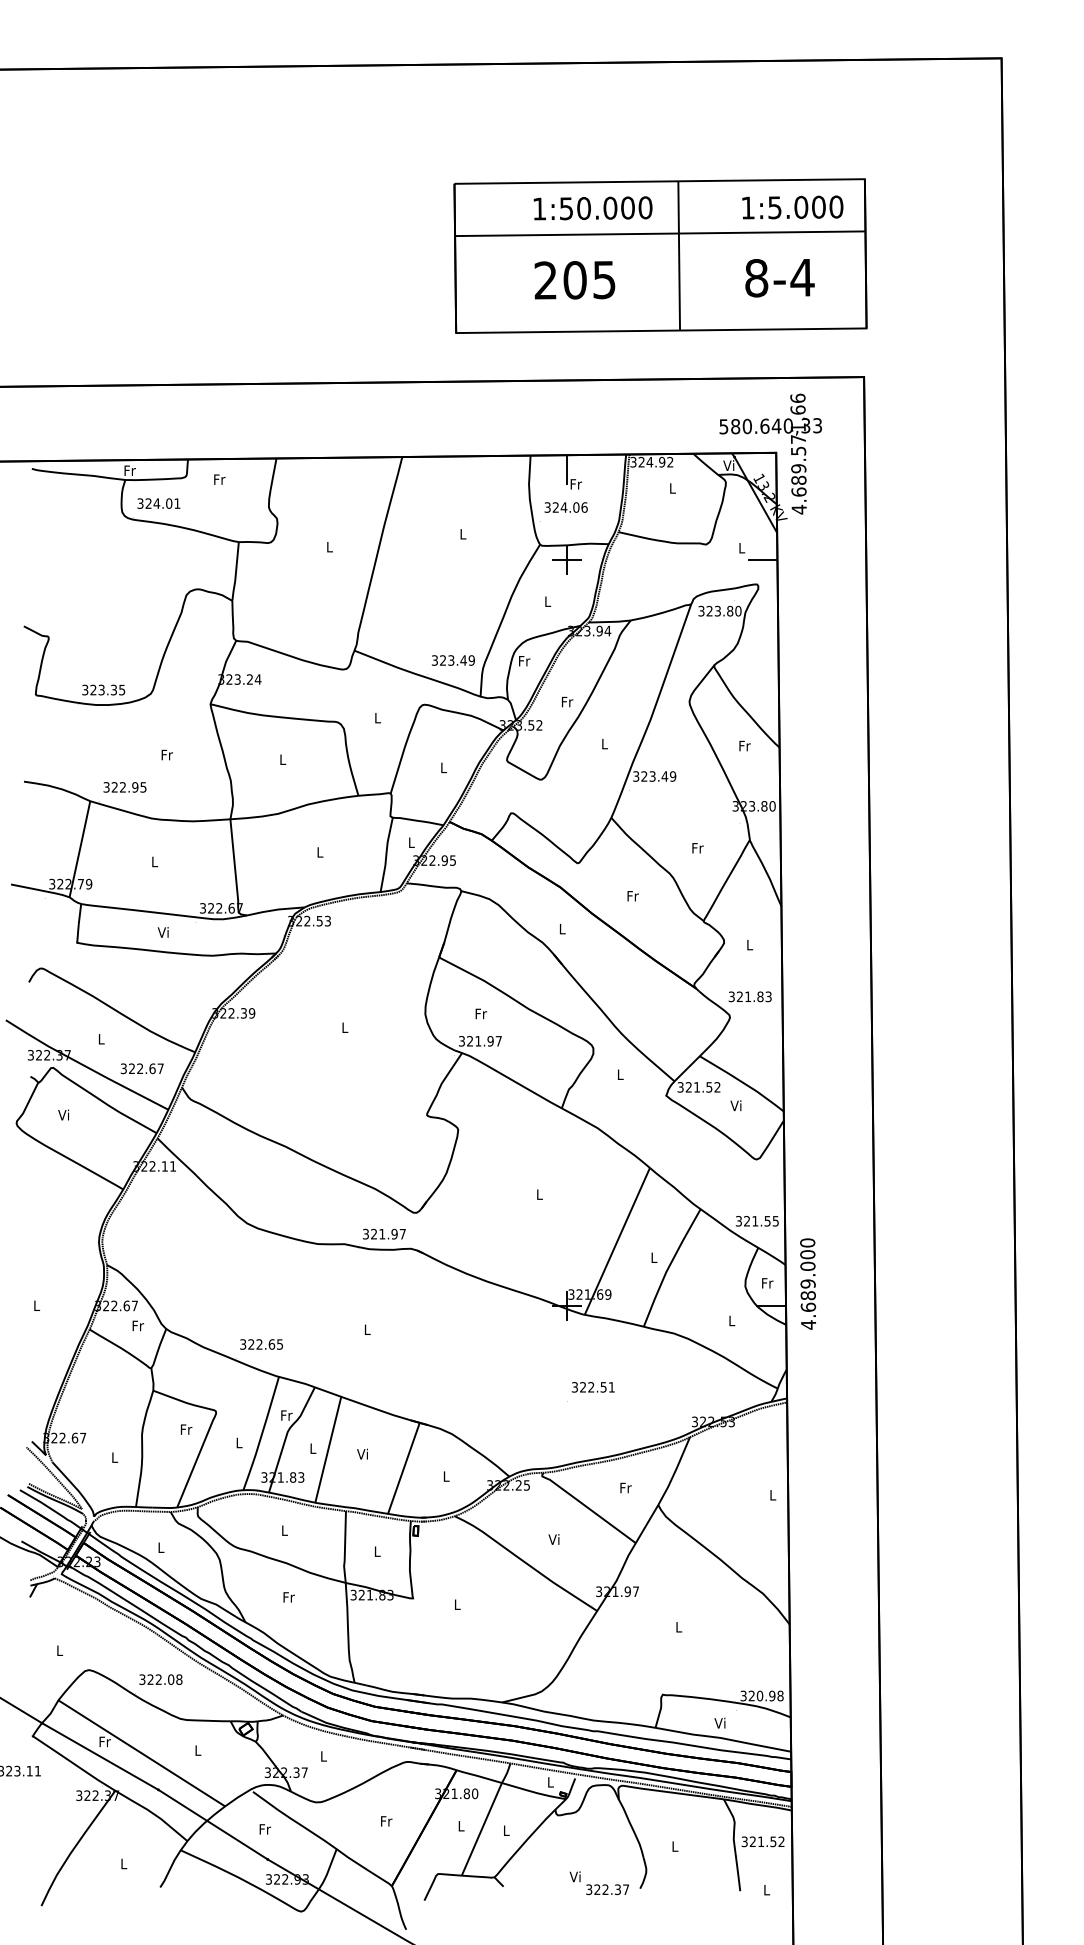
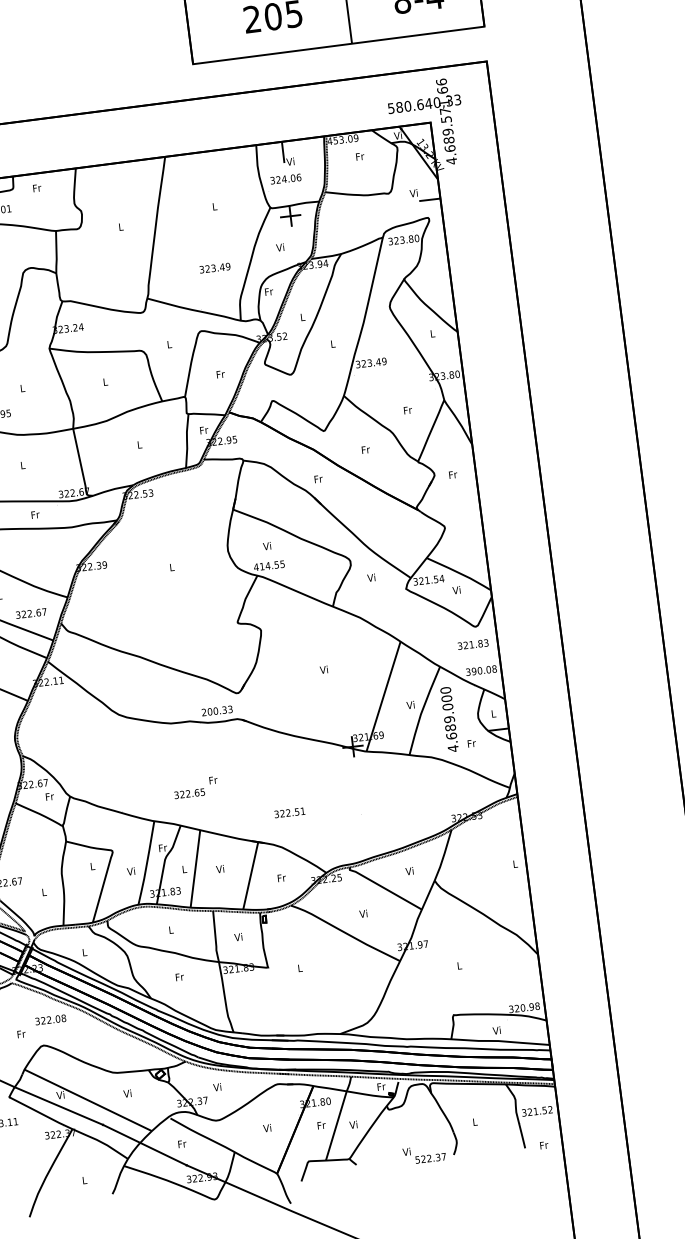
text: (651, 461) -> (342, 139), 324.92 -> 453.09
text: (575, 483) -> (290, 161), Fr -> Vi
text: (672, 488) -> (359, 156), L -> Fr
text: (740, 547) -> (413, 192), L -> Vi
text: (546, 601) -> (279, 247), L -> Vi
text: (453, 660) -> (215, 268), moved
text: (567, 701) -> (303, 316), Fr -> L
text: (744, 745) -> (432, 333), Fr -> L
text: (166, 754) -> (22, 388), Fr -> L
text: (443, 767) -> (220, 374), L -> Fr
text: (411, 842) -> (203, 430), L -> Fr
text: (562, 928) -> (318, 478), L -> Fr
text: (163, 932) -> (35, 514), Vi -> Fr
text: (749, 944) -> (452, 474), L -> Fr
text: (749, 996) -> (472, 644), moved
text: (481, 1013) -> (267, 545), Fr -> Vi
text: (479, 1041) -> (268, 565), 321.97 -> 414.55
text: (619, 1074) -> (371, 577), L -> Vi
text: (717, 1087) -> (441, 578), 321.52 -> 321.54
text: (538, 1194) -> (323, 669), L -> Vi
text: (761, 1221) -> (484, 670), 321.55 -> 390.08
text: (383, 1233) -> (216, 710), 321.97 -> 200.33
text: (653, 1257) -> (410, 705), L -> Vi
text: (767, 1283) -> (493, 714), Fr -> L
text: (808, 1283) -> (449, 719), moved
text: (731, 1320) -> (471, 743), L -> Fr
text: (367, 1329) -> (213, 780), L -> Fr
text: (261, 1344) -> (189, 793), moved
text: (592, 1387) -> (289, 813), moved
text: (186, 1429) -> (92, 866), Fr -> L
text: (238, 1442) -> (130, 871), L -> Vi
text: (446, 1476) -> (281, 878), L -> Fr
text: (625, 1487) -> (409, 870), Fr -> Vi
text: (376, 1551) -> (238, 937), L -> Vi
text: (59, 1650) -> (21, 1034), L -> Fr
text: (160, 1679) -> (50, 1019), moved
text: (104, 1741) -> (60, 1095), Fr -> Vi
text: (197, 1750) -> (127, 1093), L -> Vi
text: (322, 1755) -> (216, 1086), L -> Vi
text: (550, 1782) -> (381, 1086), L -> Fr
text: (386, 1820) -> (267, 1127), Fr -> Vi
text: (461, 1826) -> (321, 1125), L -> Fr
text: (505, 1830) -> (353, 1124), L -> Vi
text: (589, 1888) -> (417, 1159), 322.37 -> 522.37
text: (766, 1890) -> (543, 1145), L -> Fr

